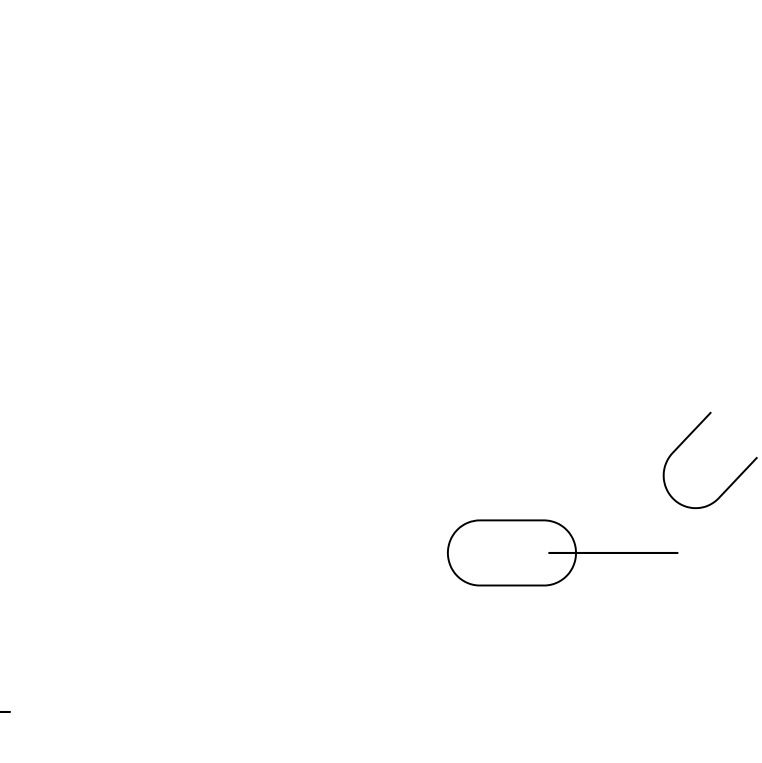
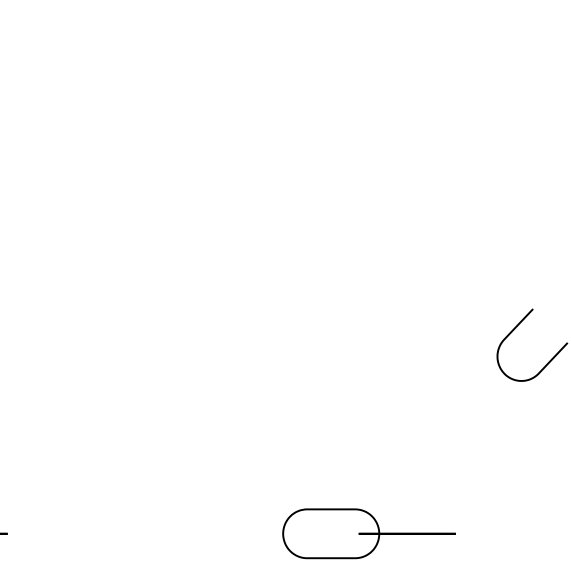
part: (562, 552) -> (369, 533), moved

